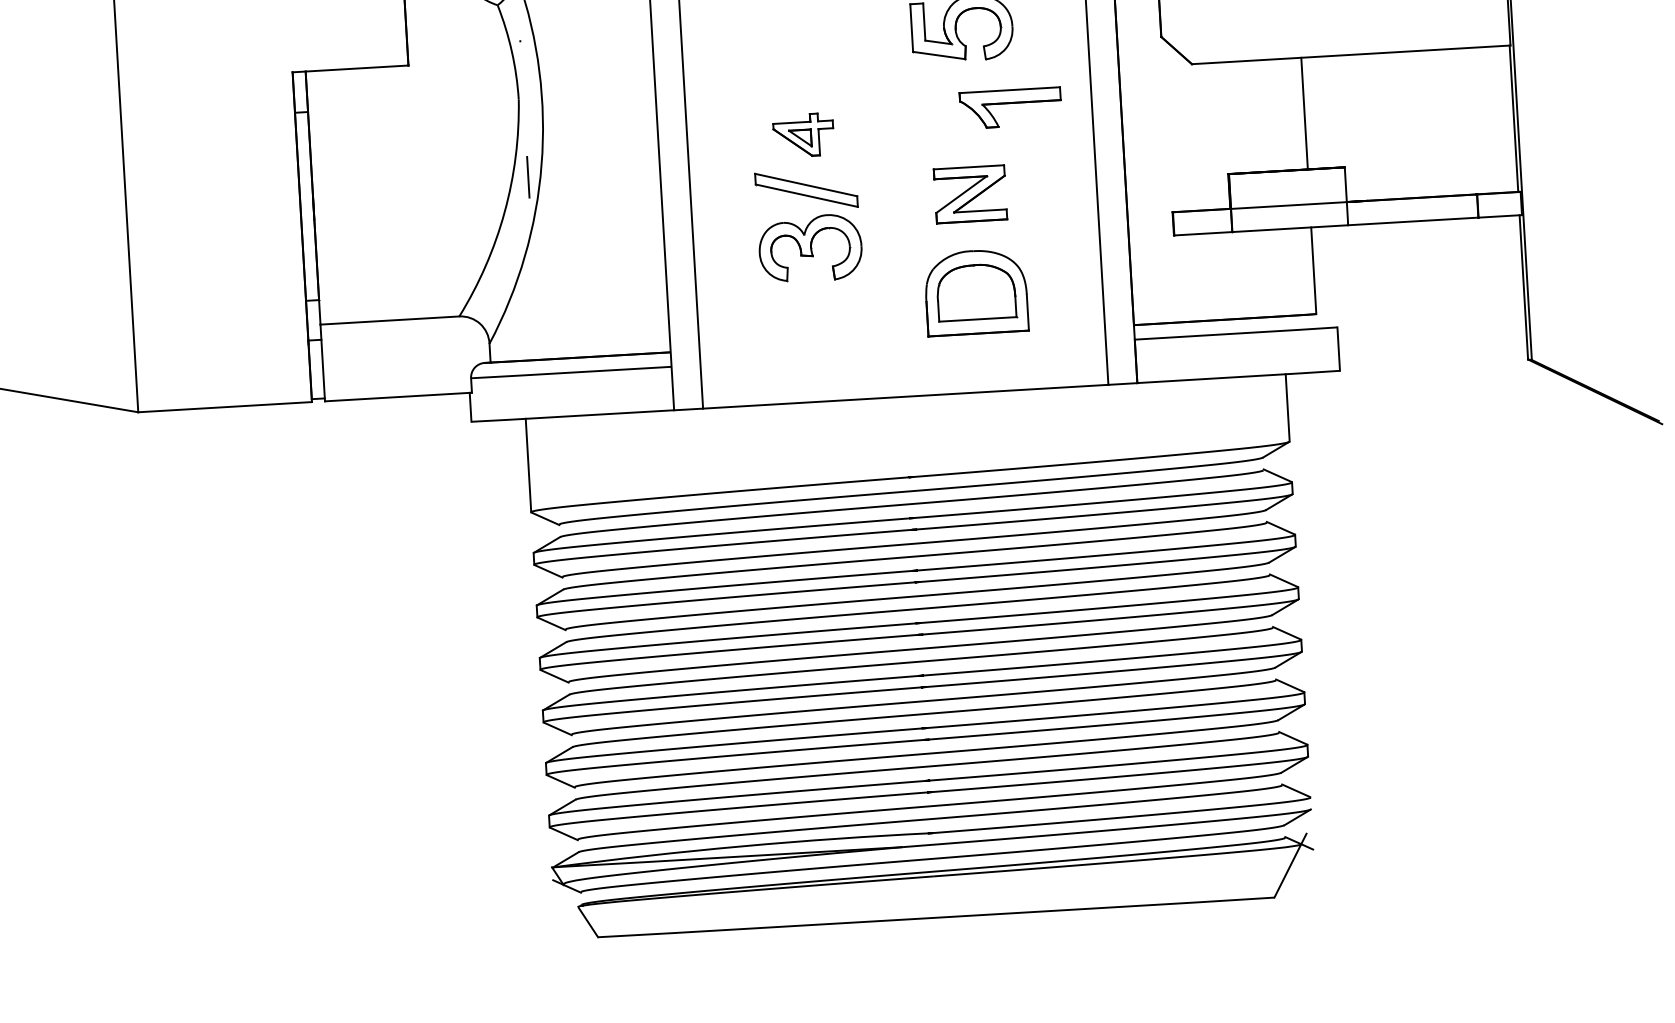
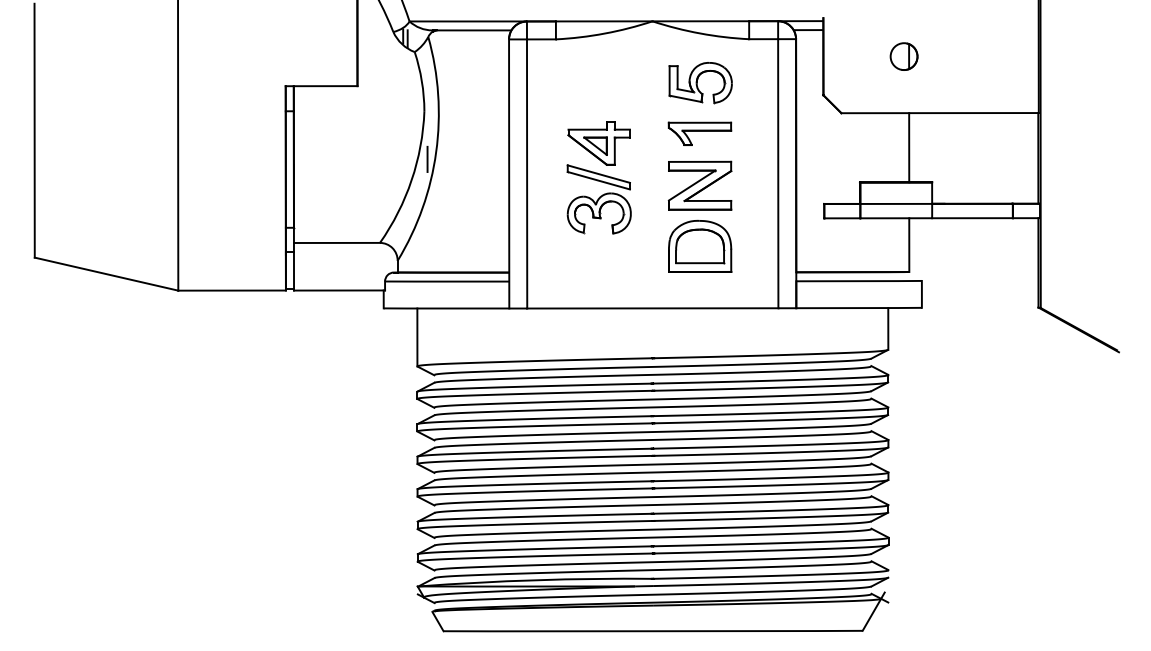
part: (1009, 107) -> (699, 133), moved
part: (802, 135) -> (598, 143), size x1.67
part: (969, 194) -> (699, 185), size x1.43

